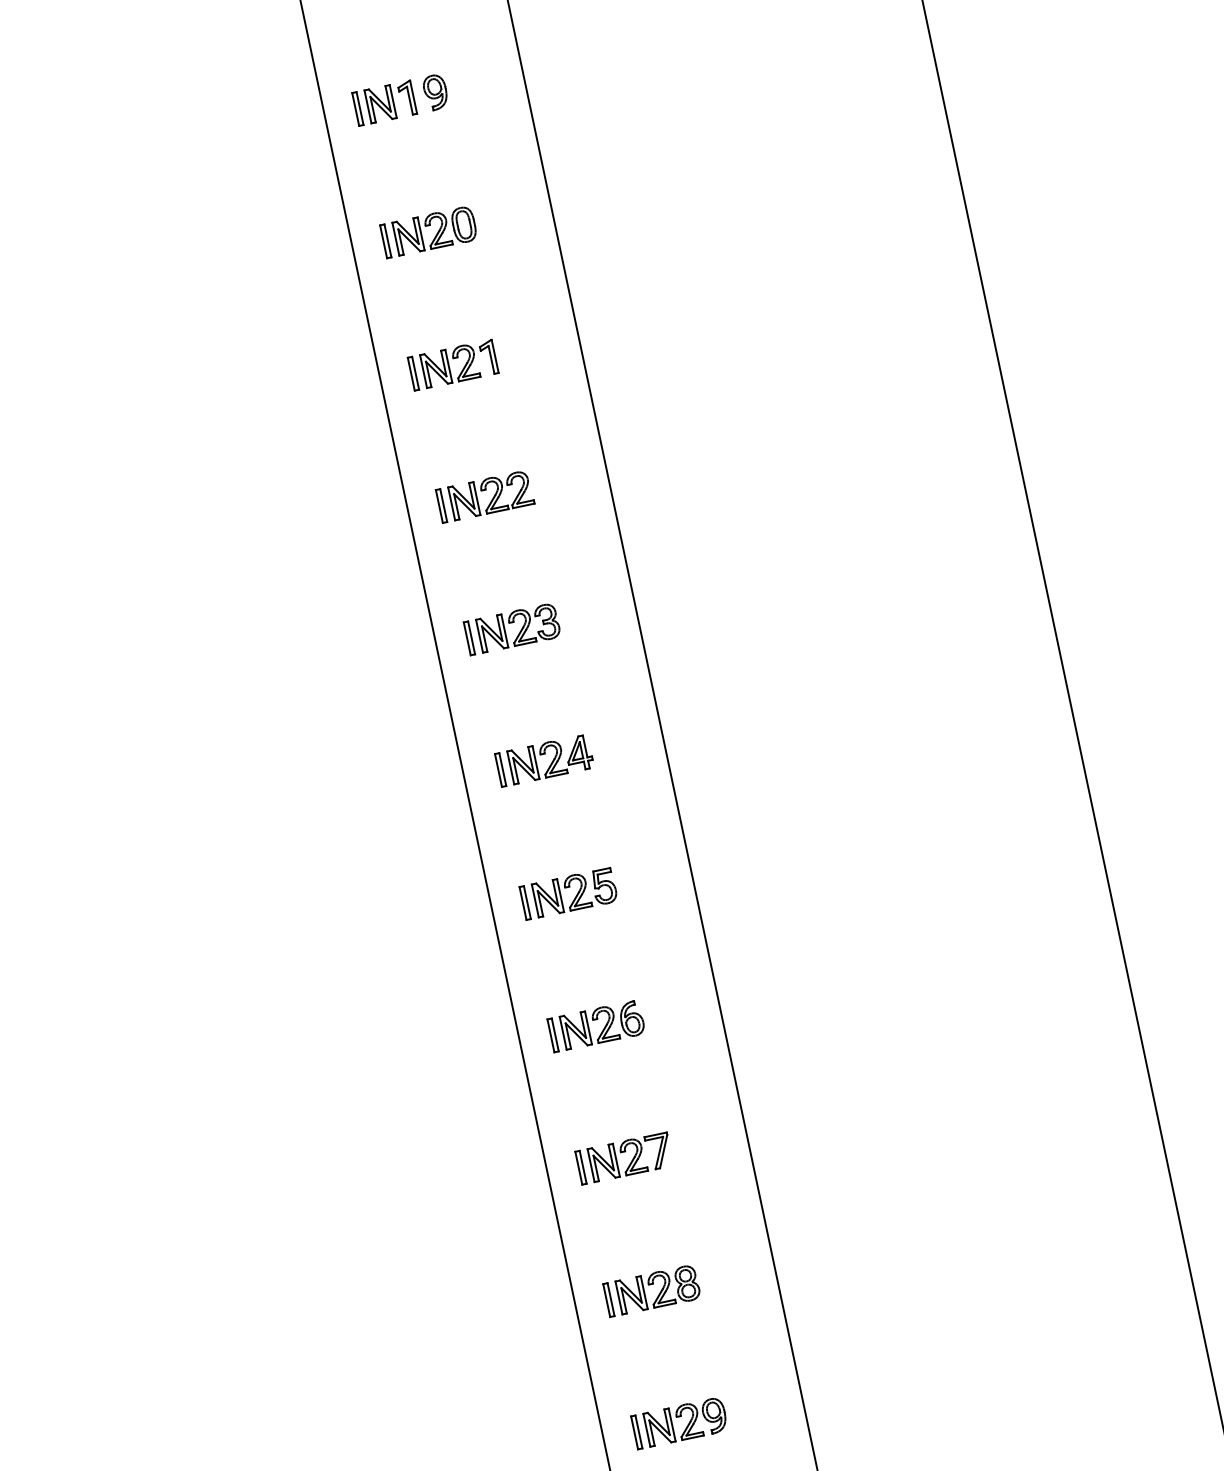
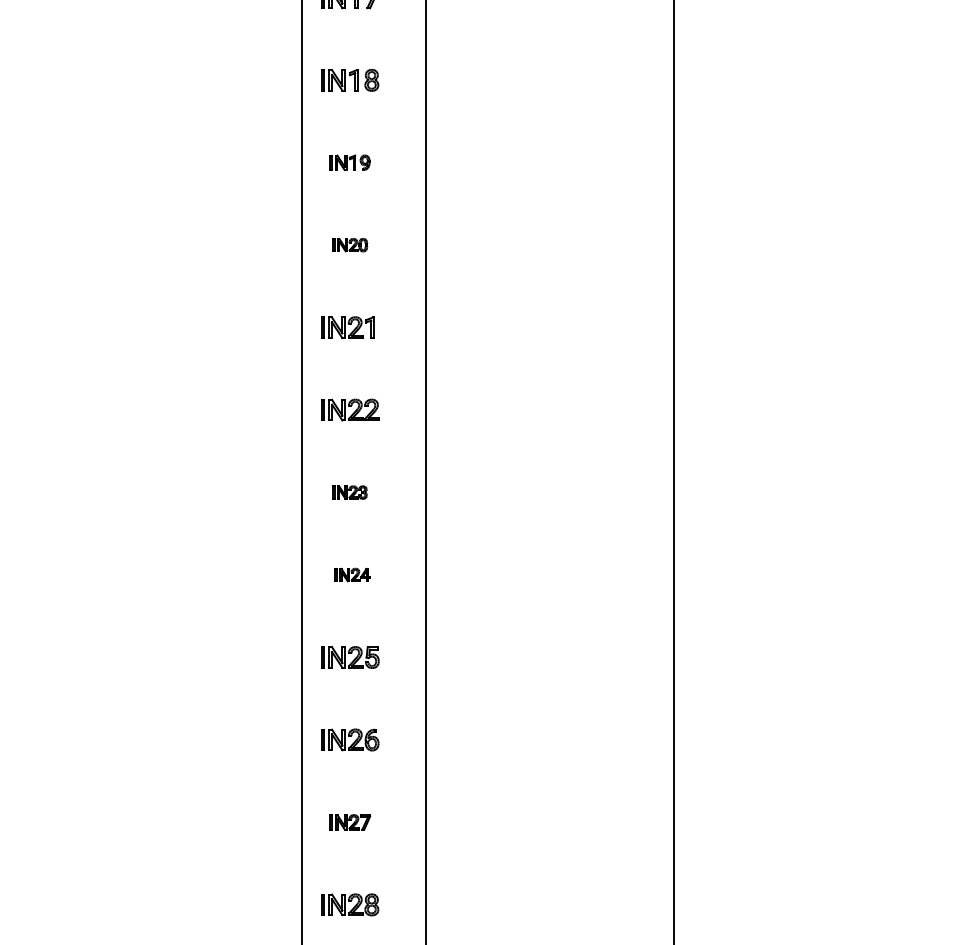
part: (400, 99) -> (349, 162), size x0.7
part: (429, 230) -> (350, 244), size x0.6
part: (511, 629) -> (349, 492), size x0.6
part: (544, 759) -> (352, 574), size x0.6
part: (624, 1158) -> (350, 822), size x0.7

